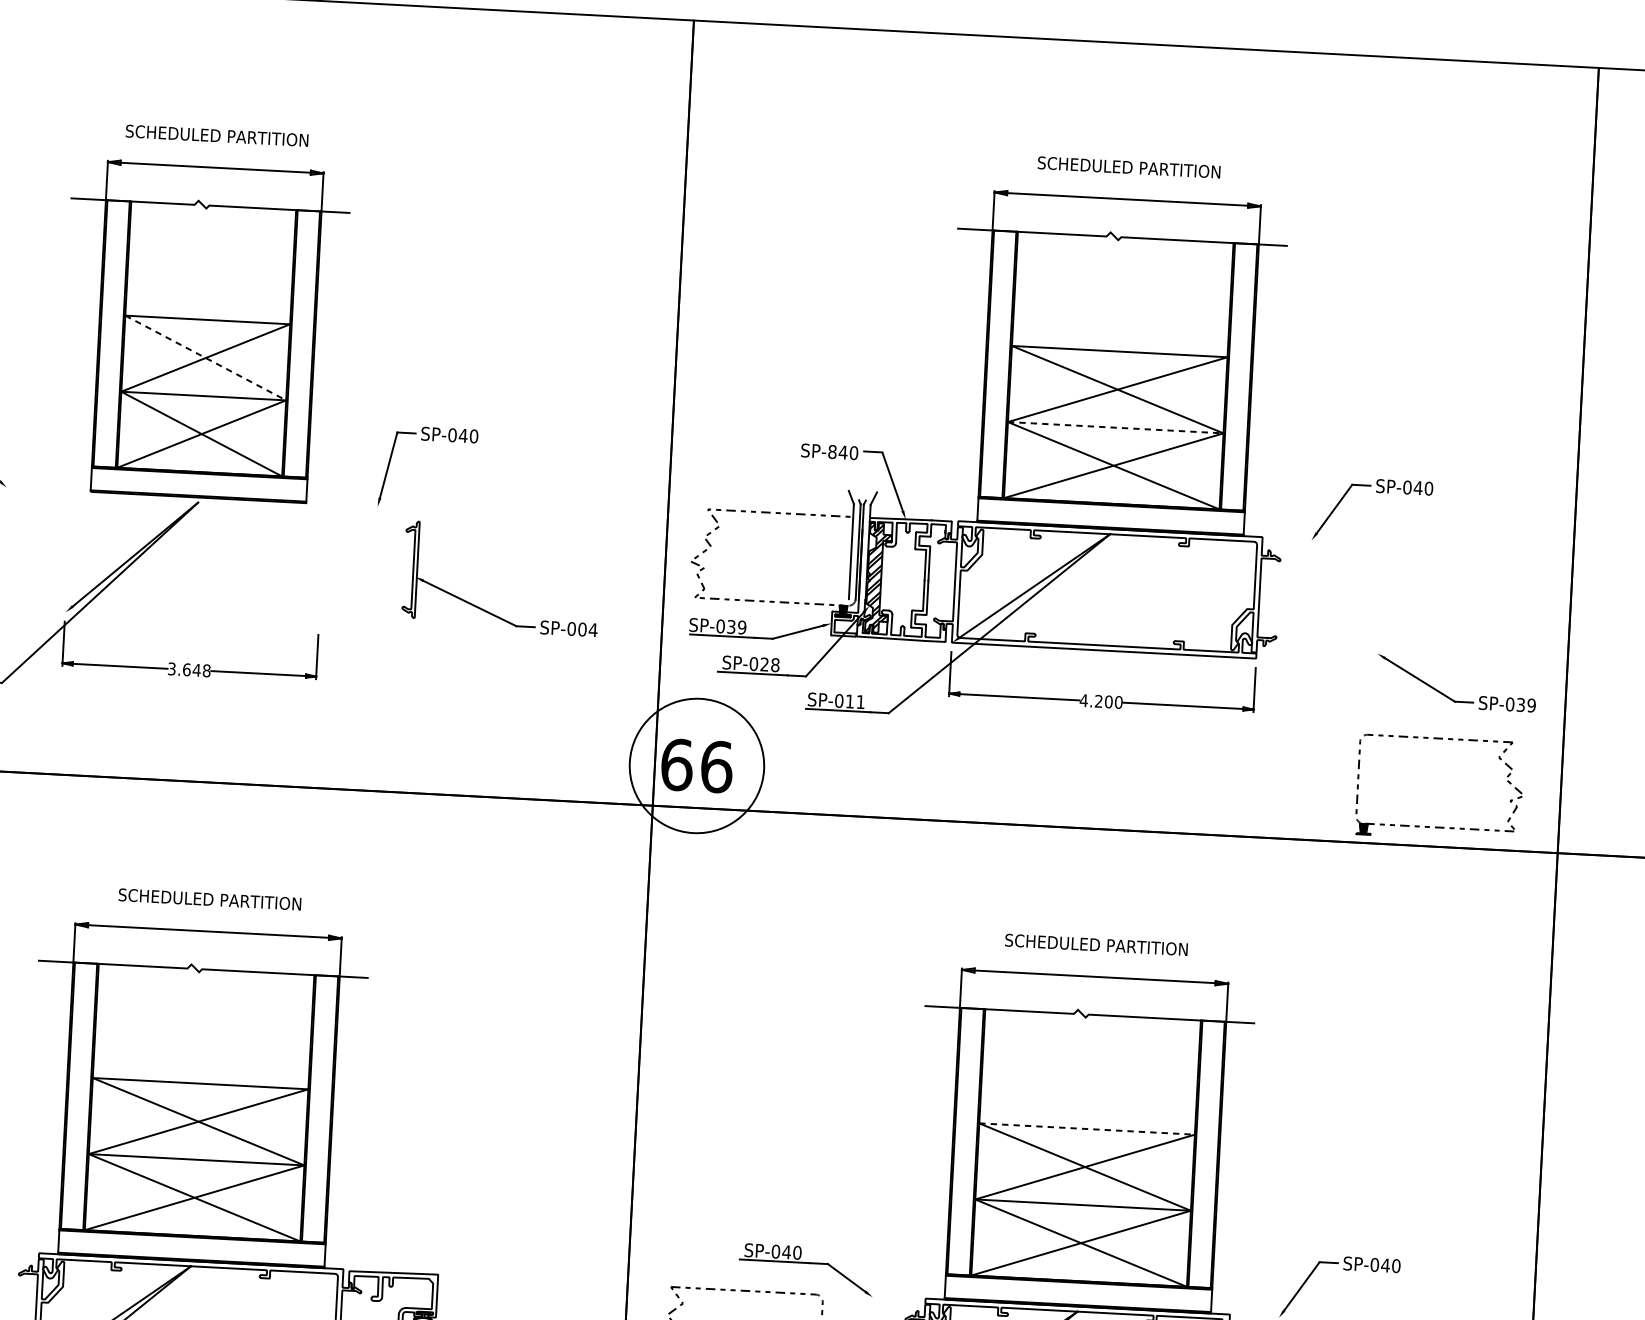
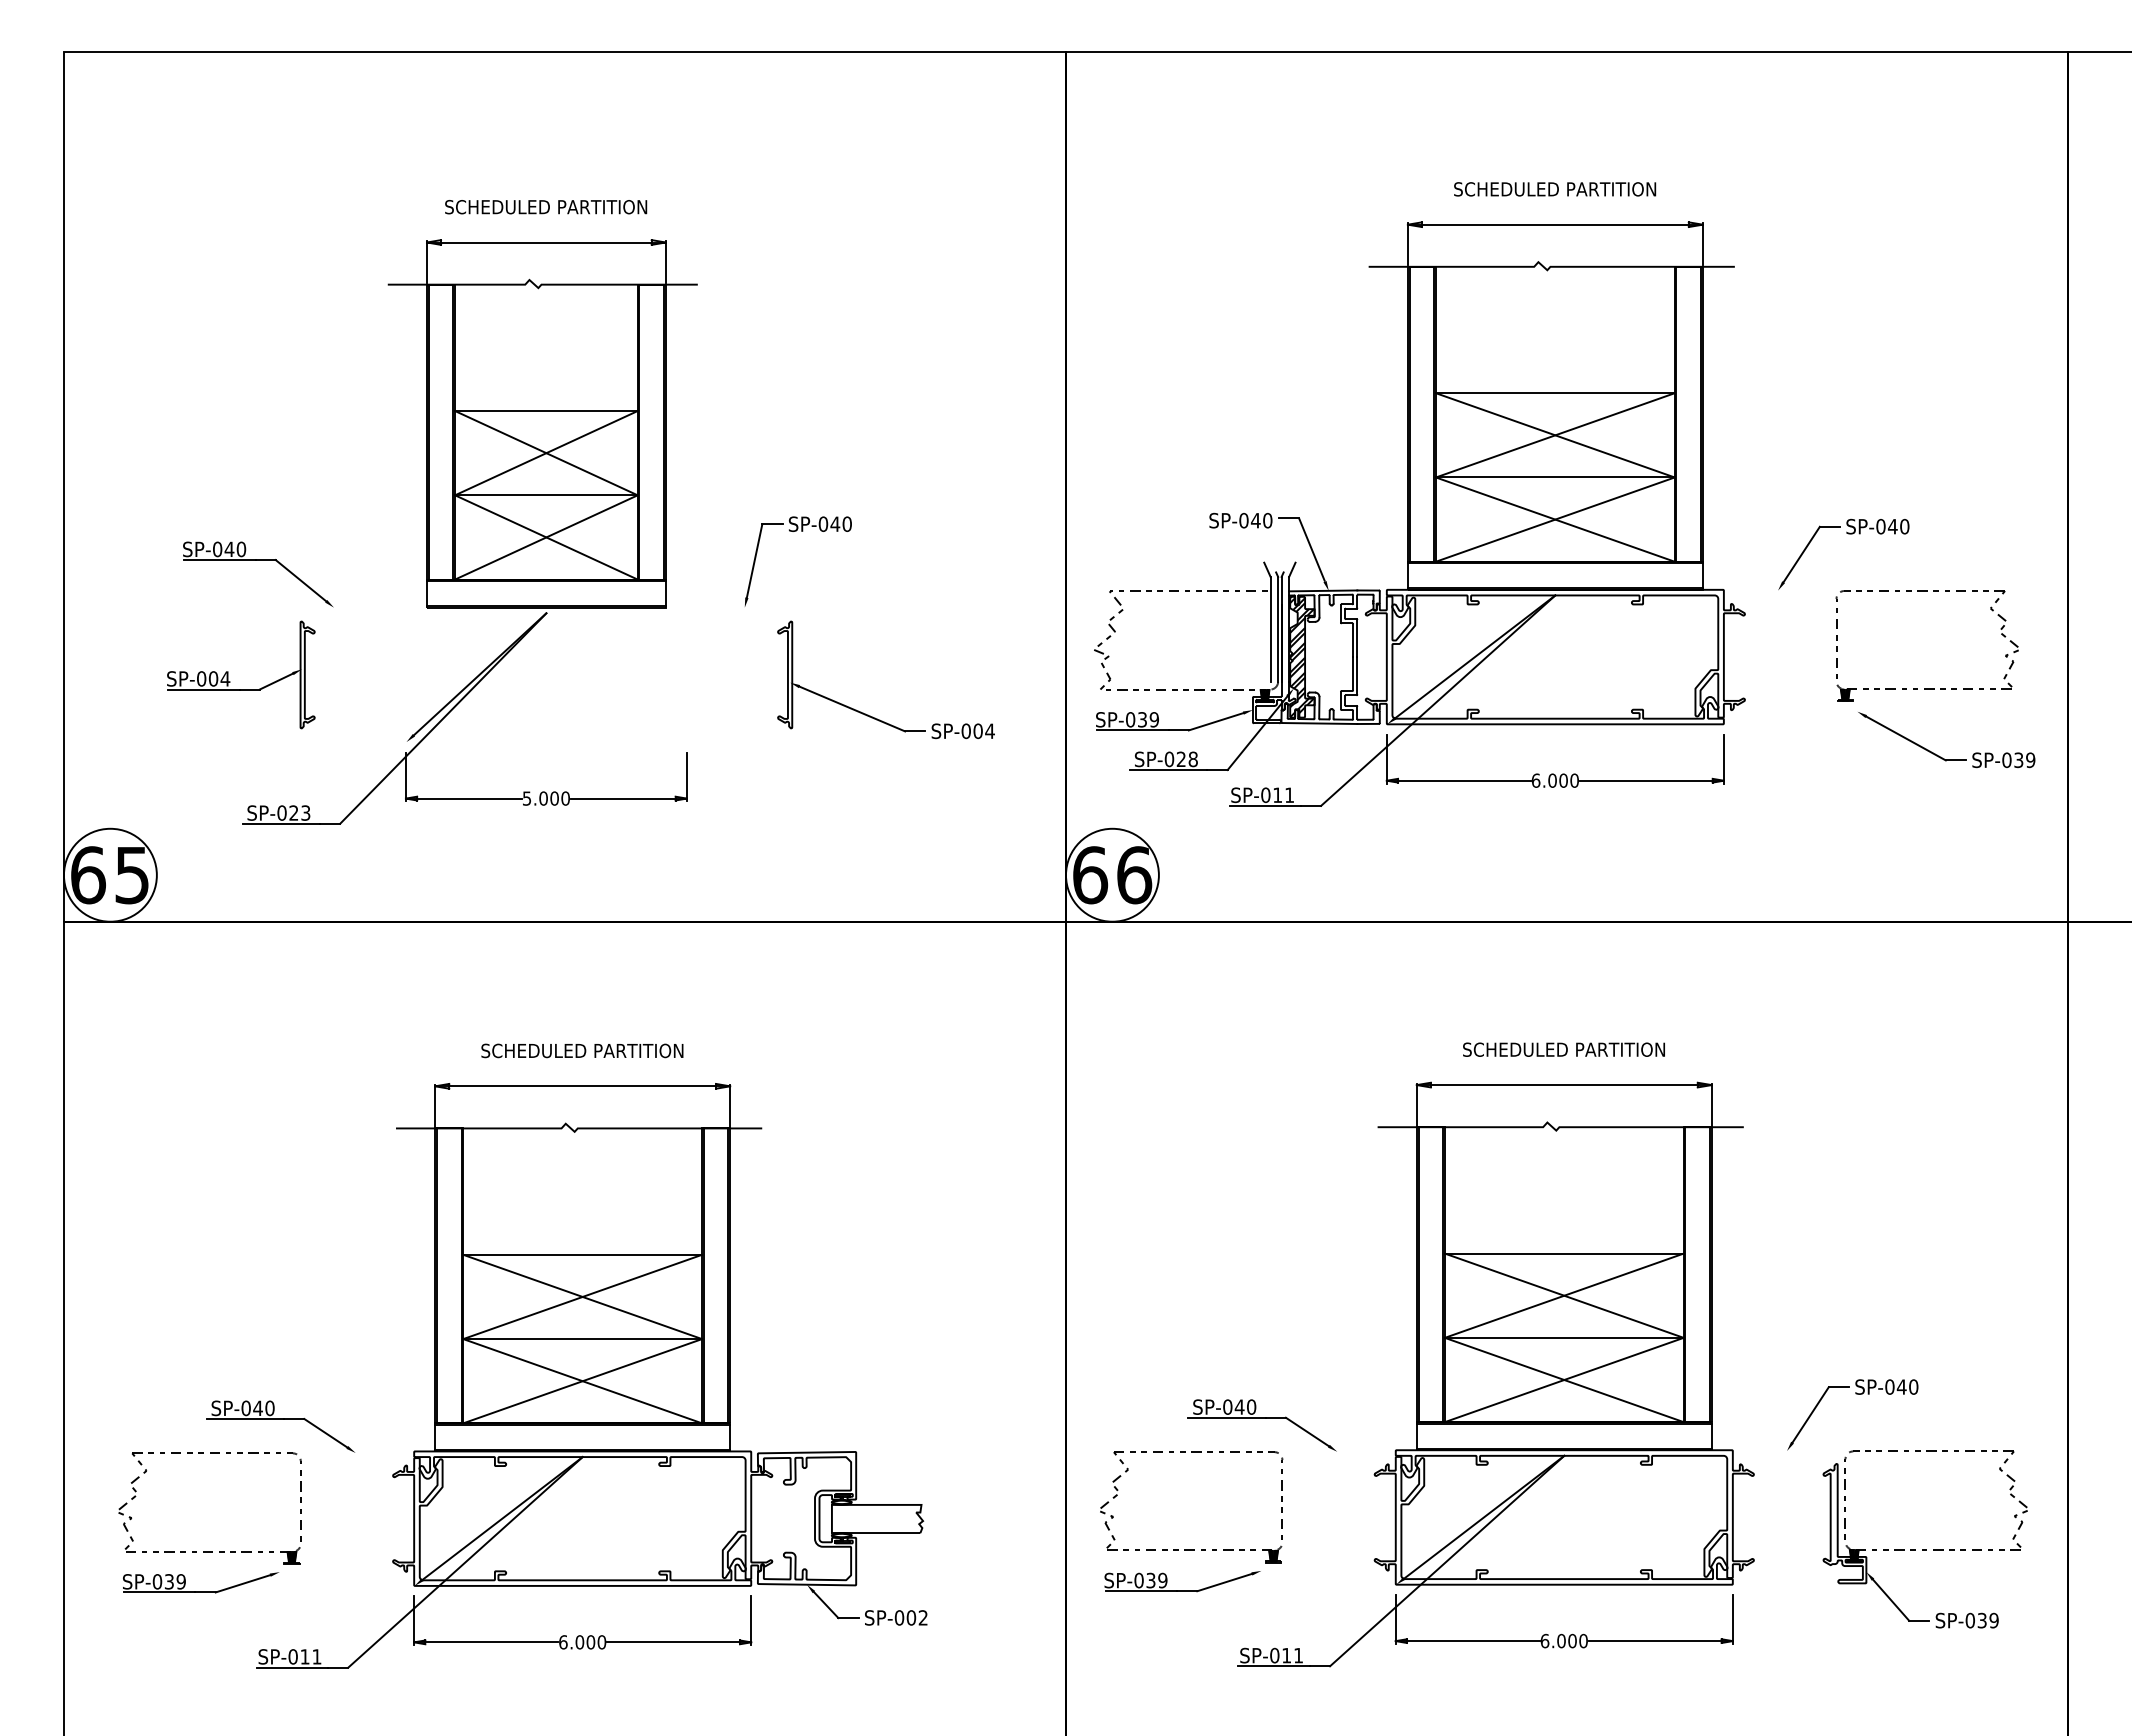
line: (205, 358) -> (546, 453), dashed -> solid
line: (1115, 427) -> (1555, 477), dashed -> solid
text: (832, 451) -> (1243, 520), SP-840 -> SP-040
text: (189, 669) -> (546, 798), 3.648 -> 5.000
text: (1090, 700) -> (1543, 780), 4.200 -> 6.000
circle: (697, 765) -> (1112, 874), size x0.62
part: (1437, 826) -> (1926, 688), moved
line: (1087, 1128) -> (1564, 1253), dashed -> solid

